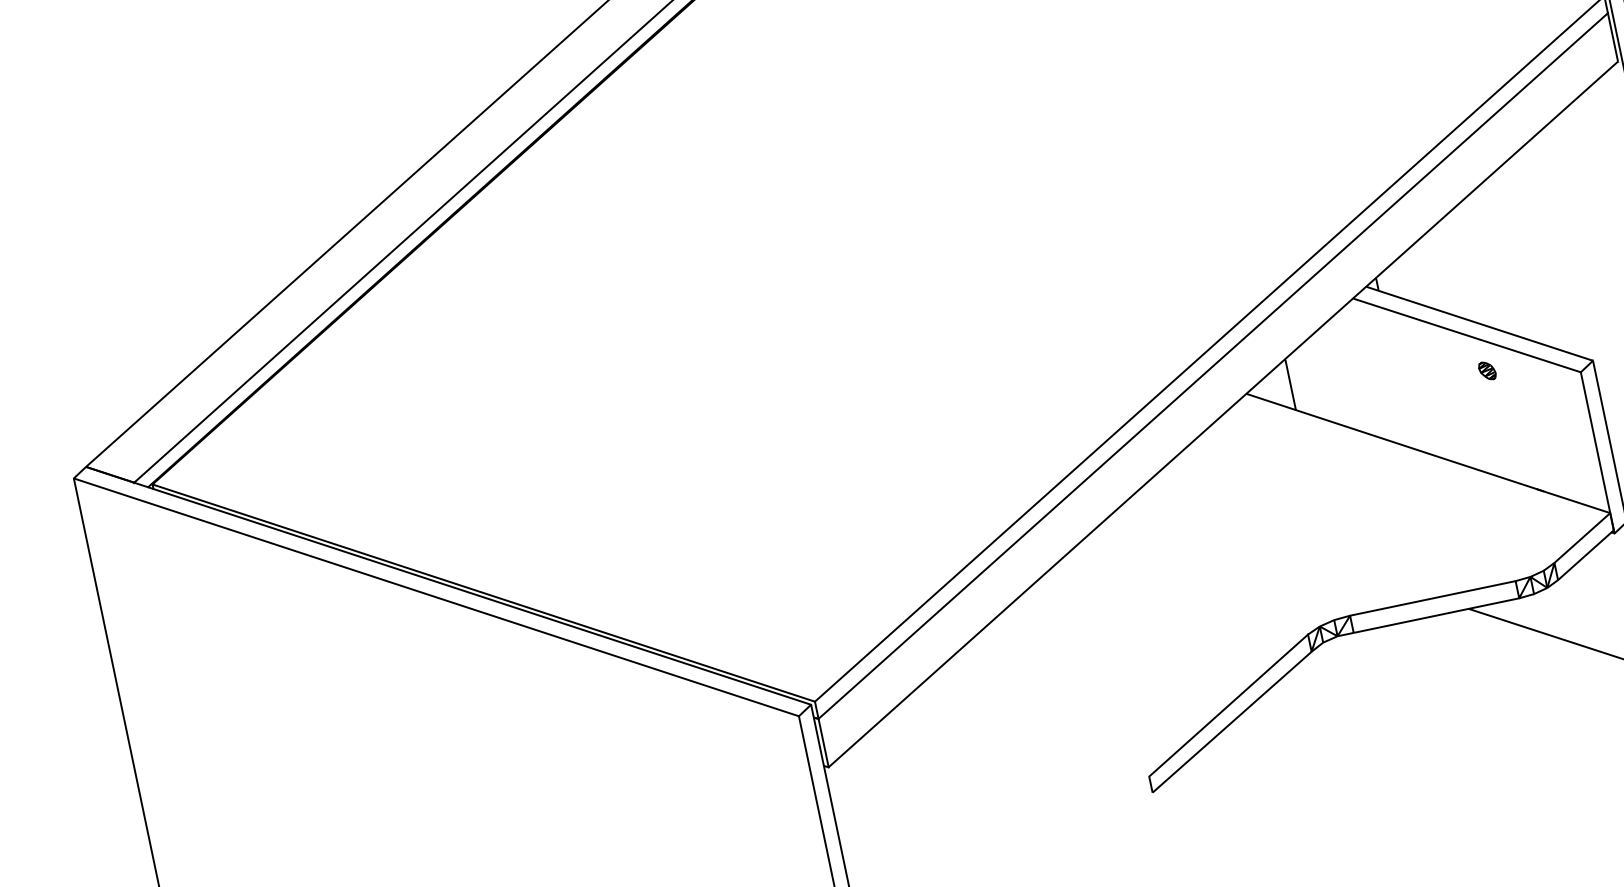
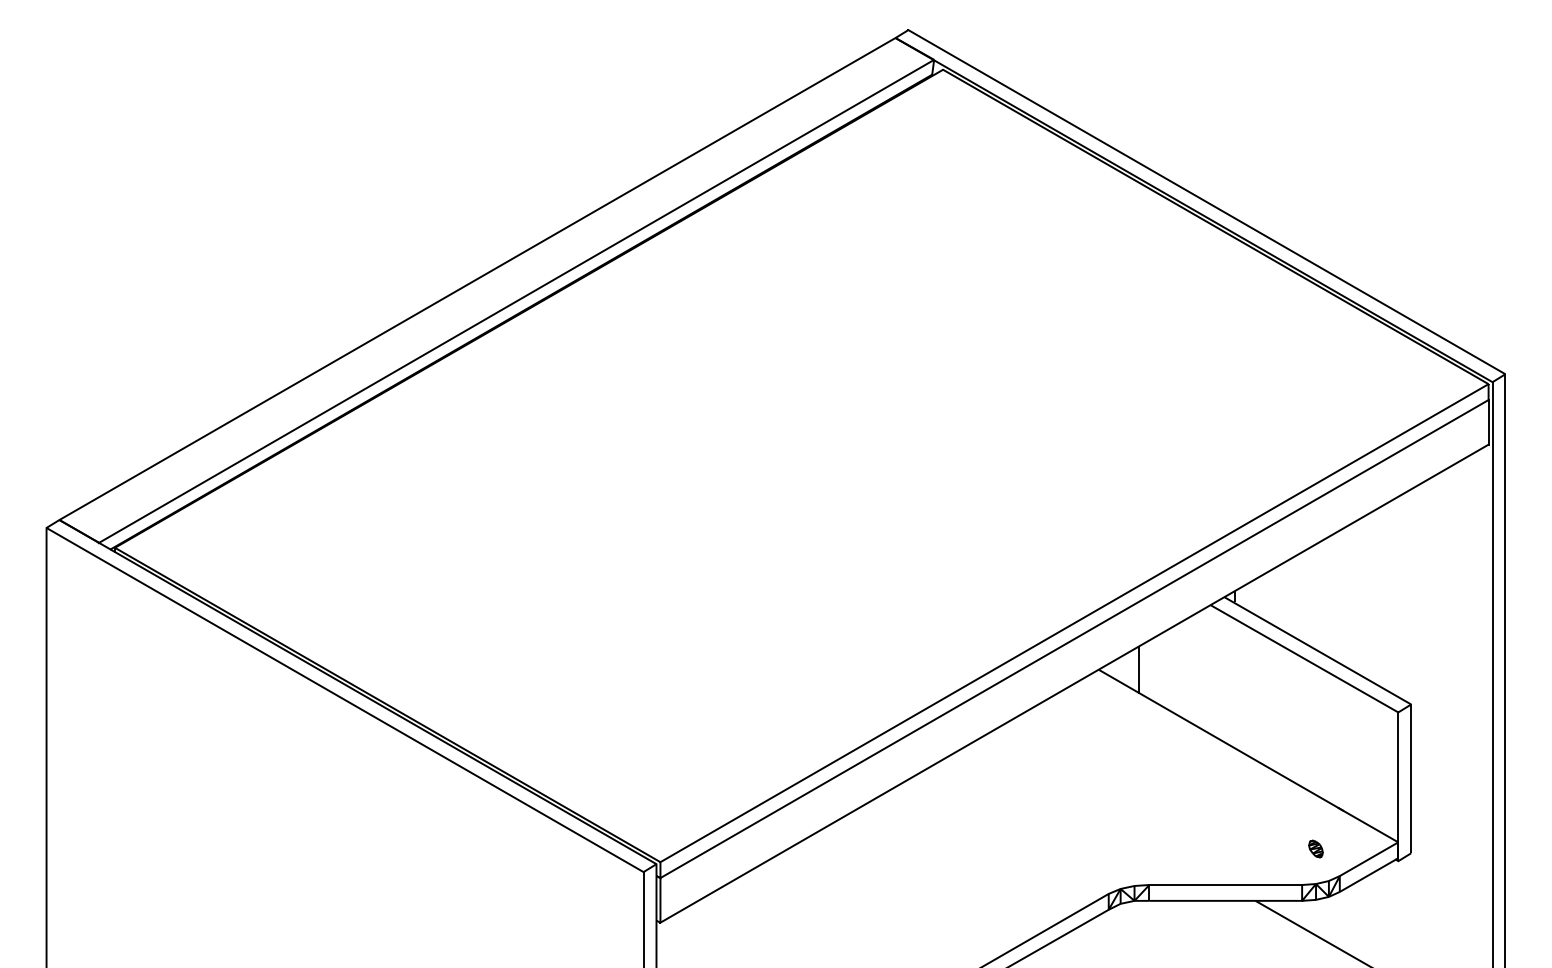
part: (1486, 370) -> (1315, 848), moved

